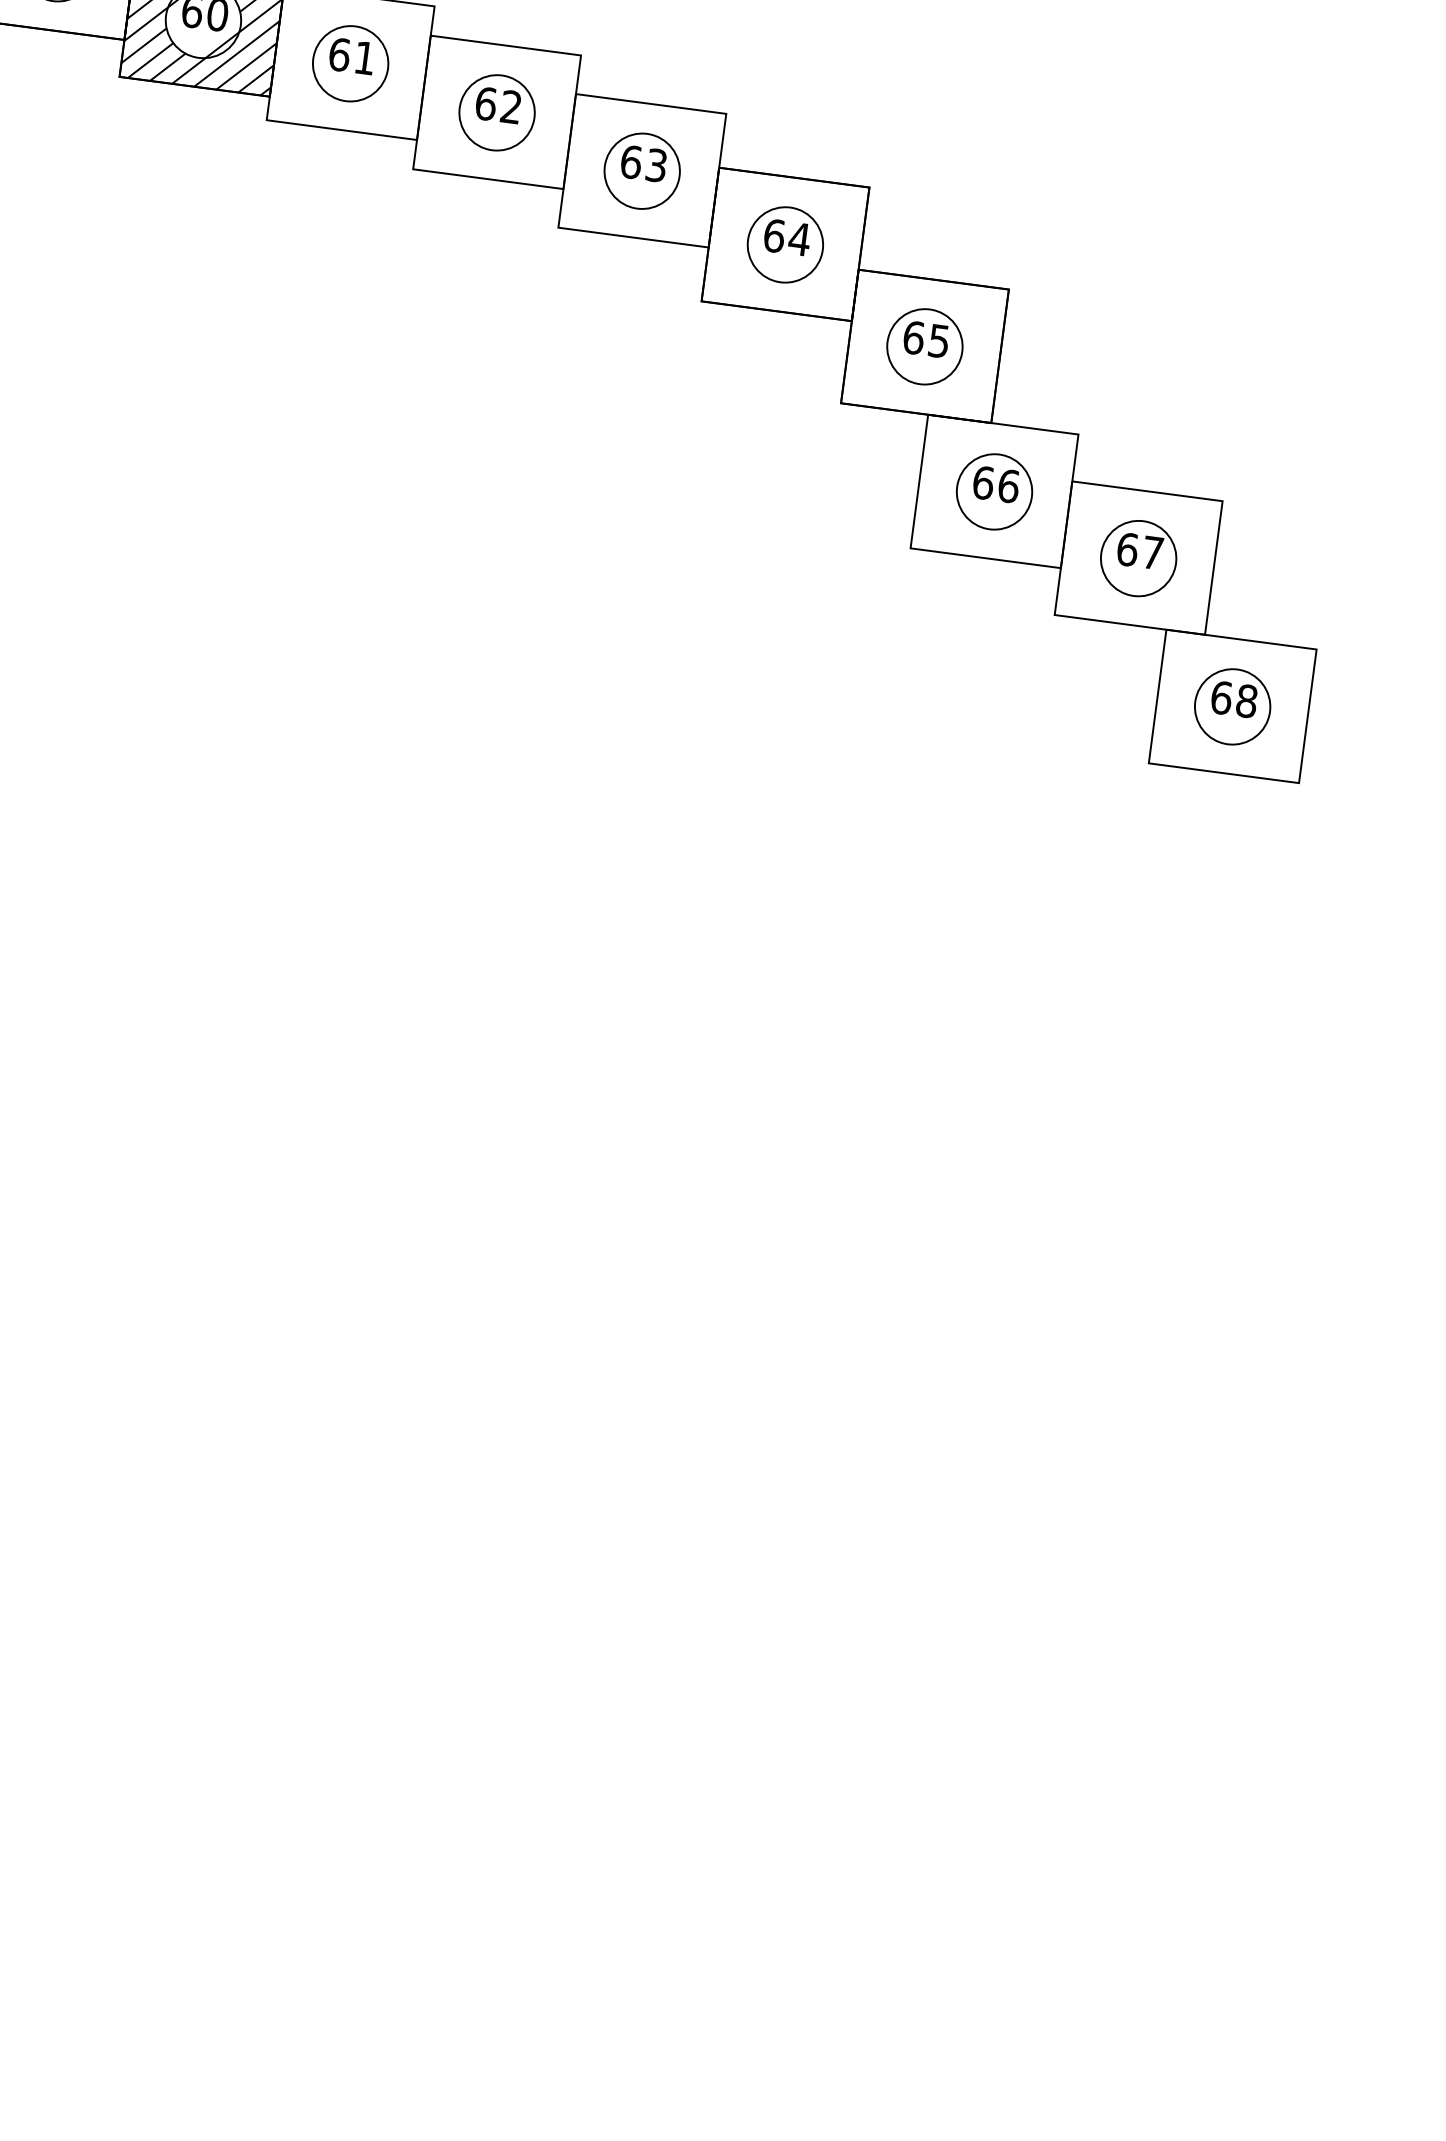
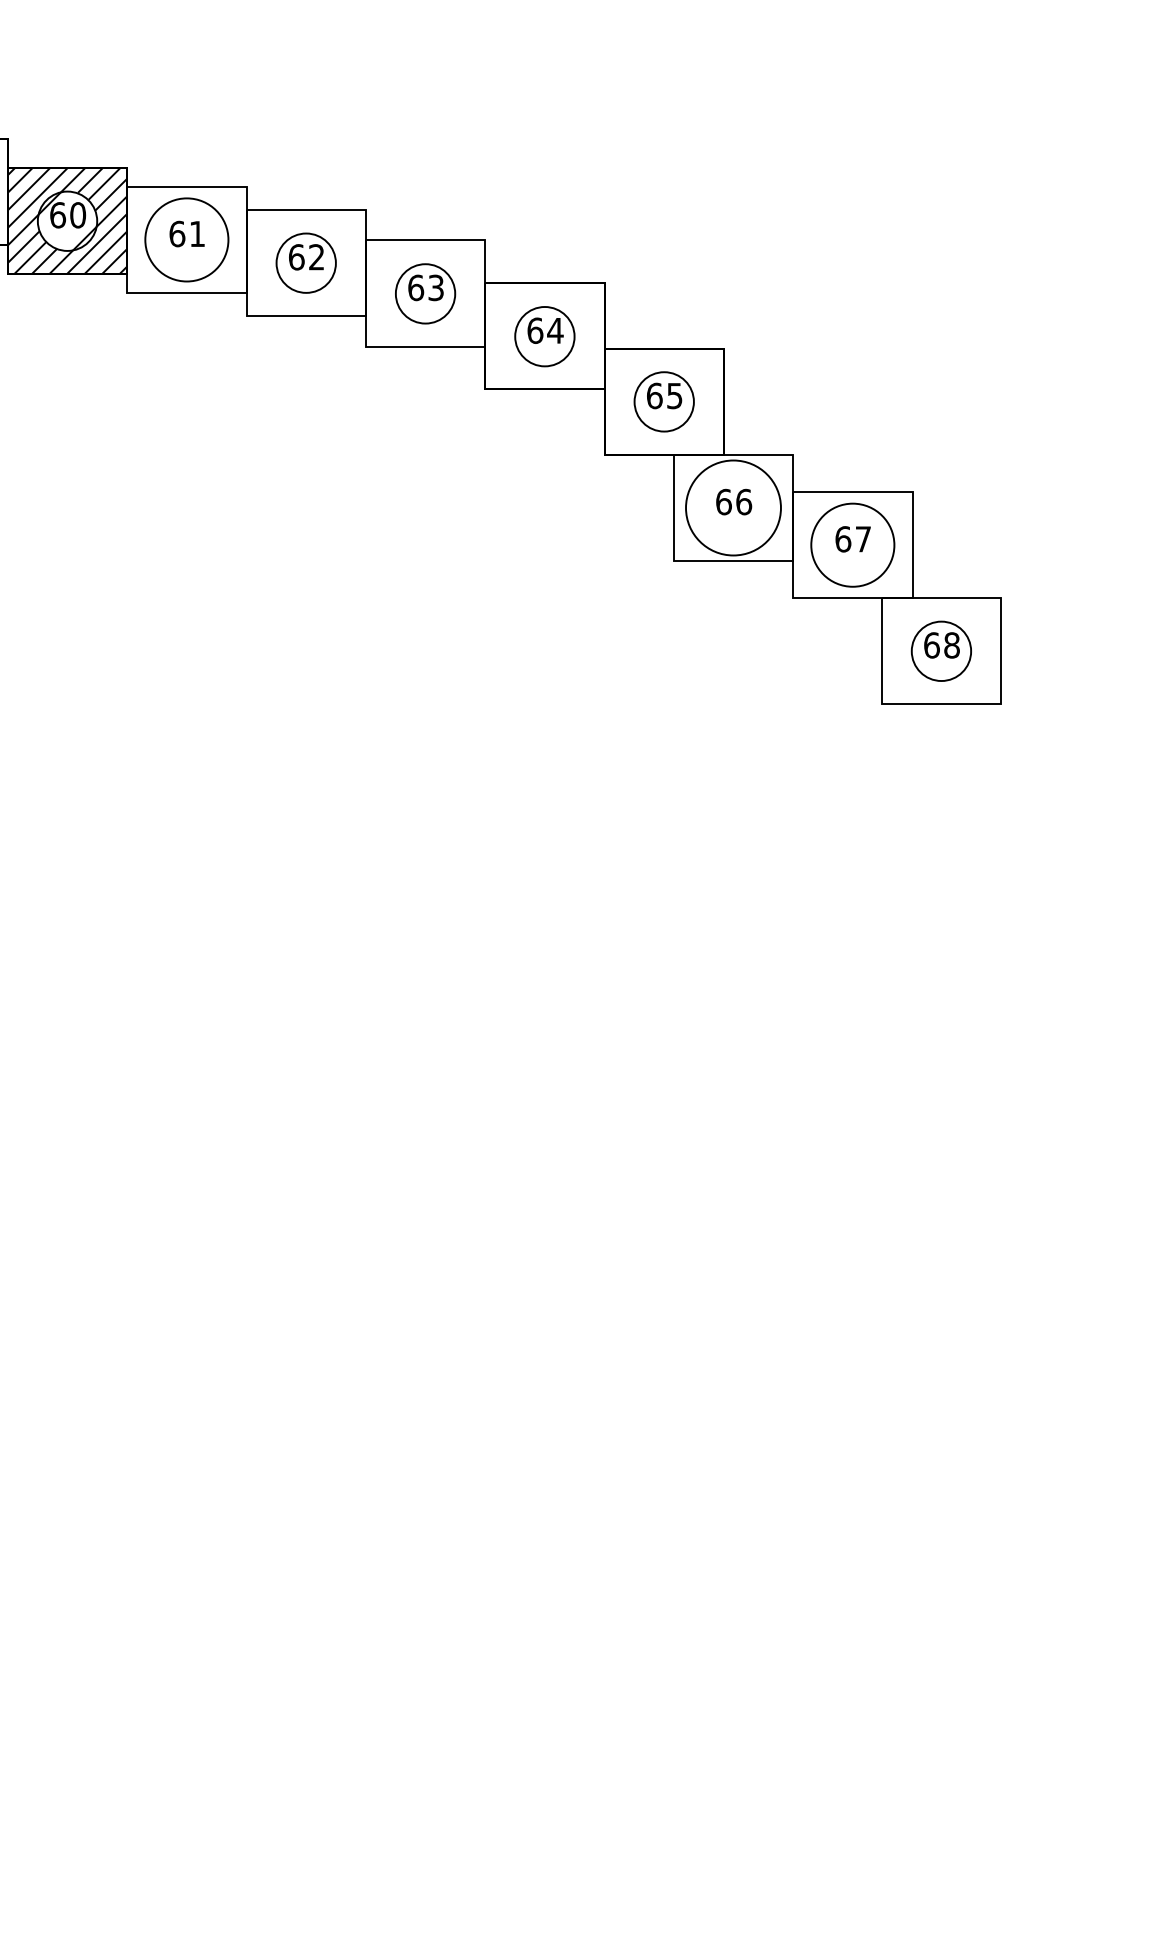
circle: (350, 63) -> (186, 239), size x1.4
circle: (994, 491) -> (733, 507), size x1.6
circle: (1138, 557) -> (852, 544), size x1.4

